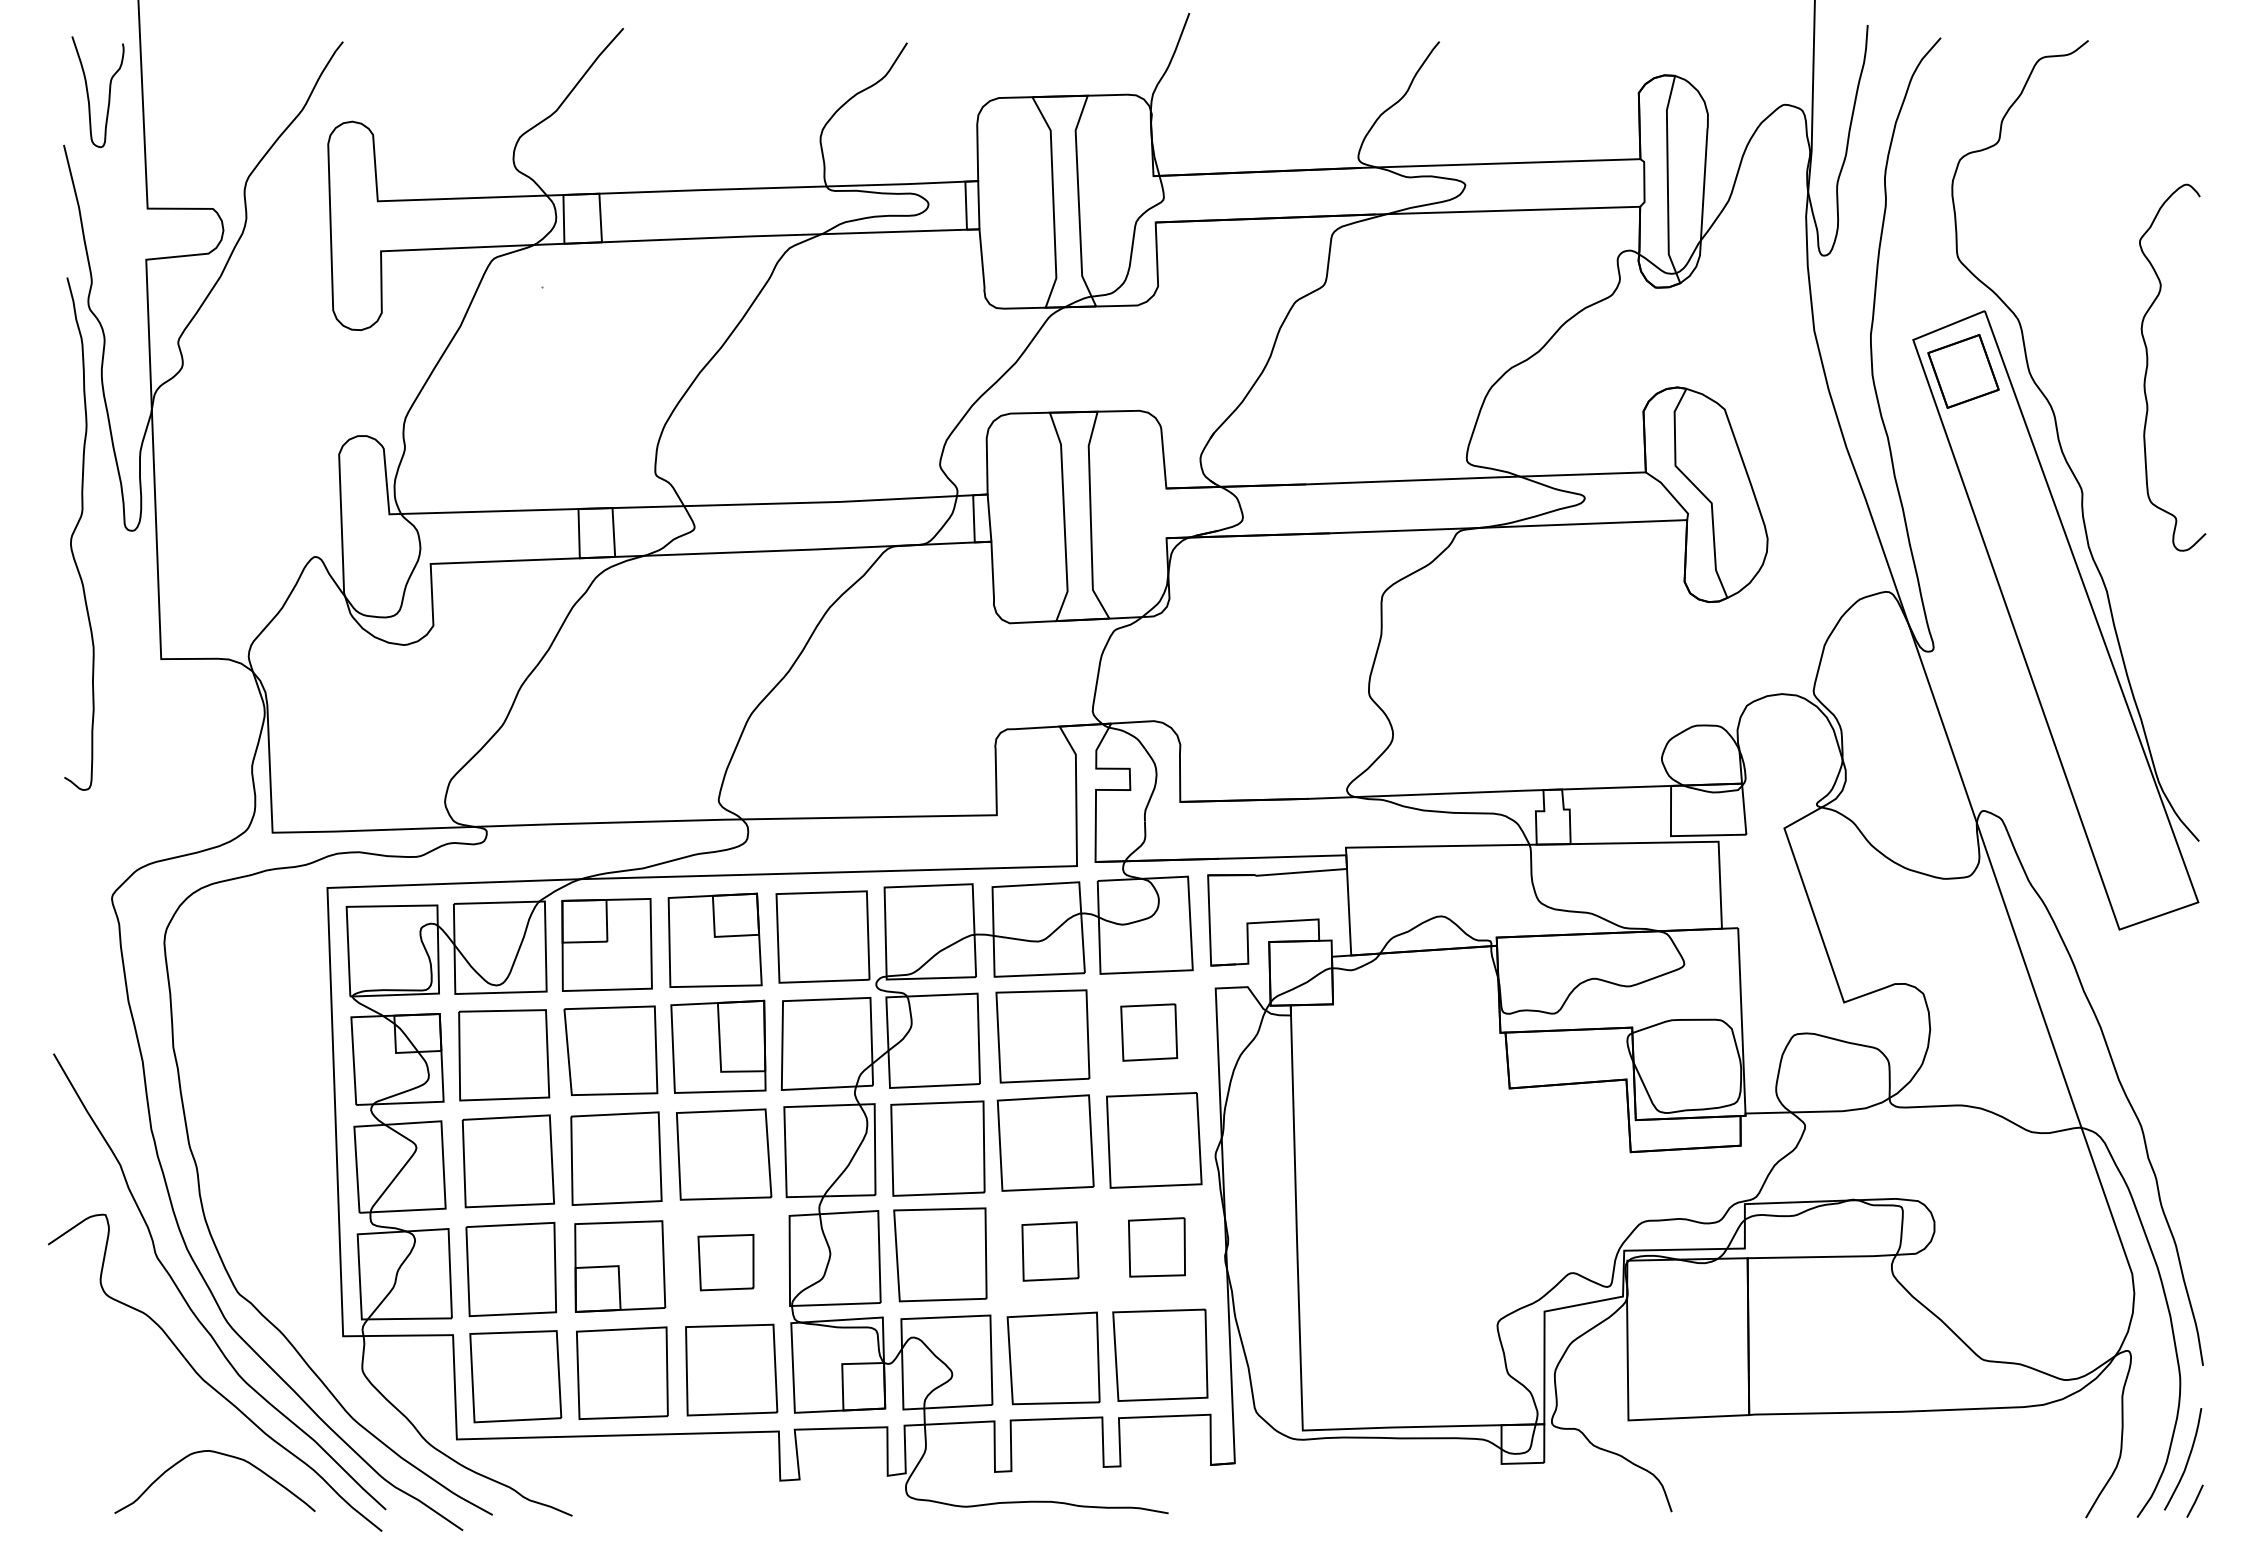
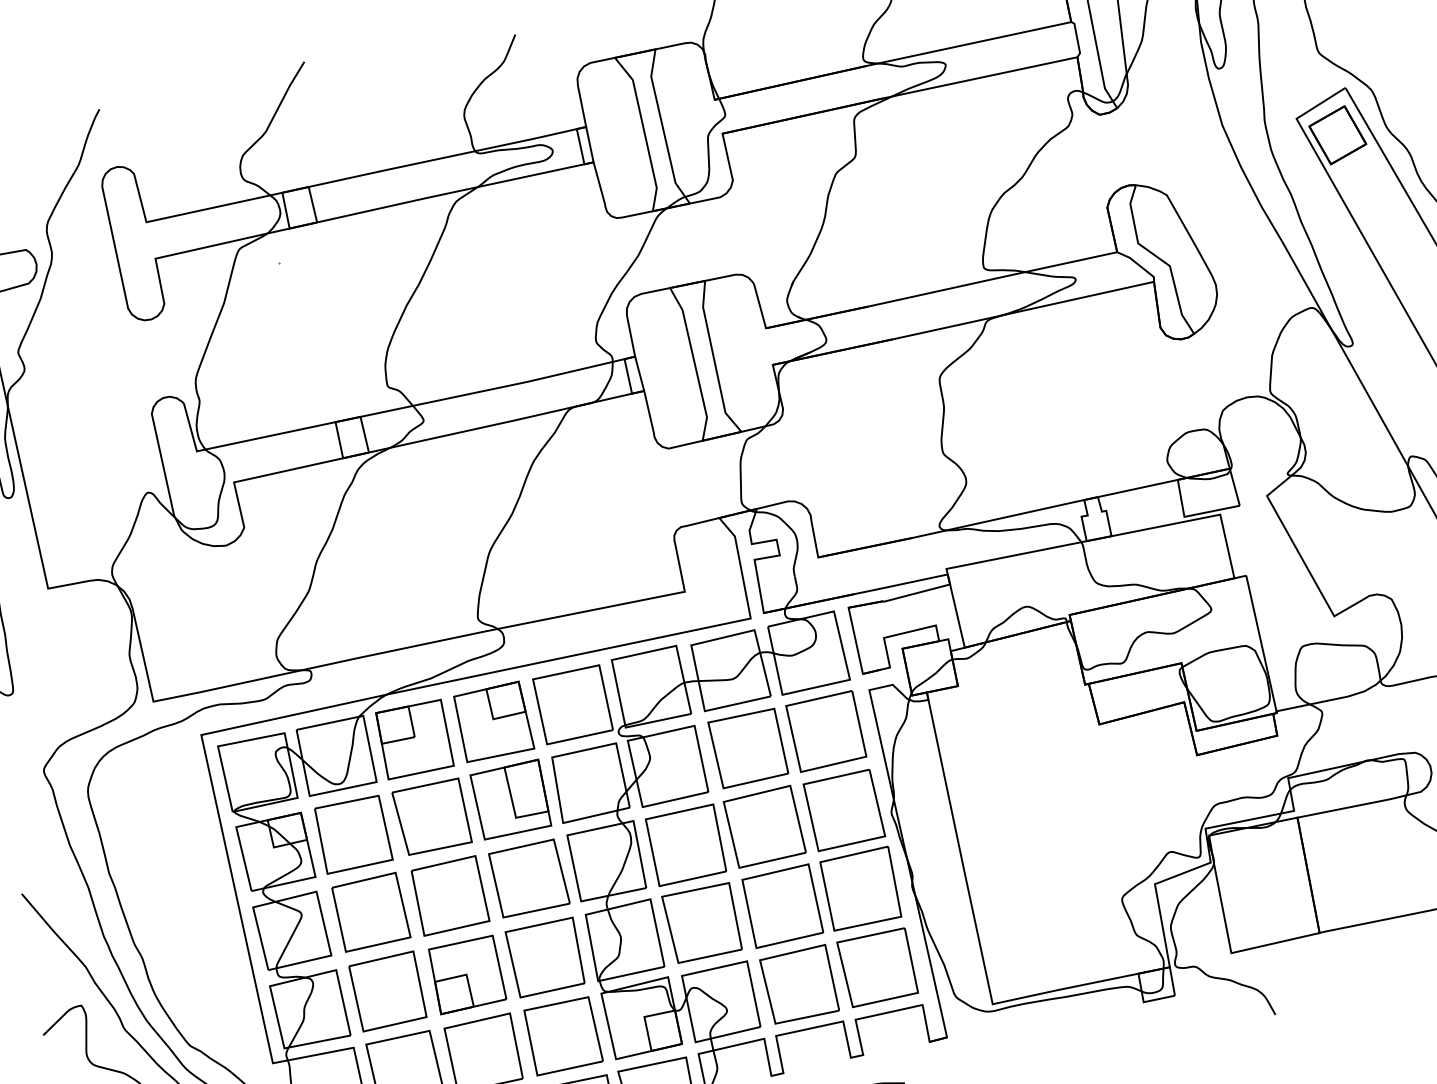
part: (1148, 1032) -> (825, 731), size x1.67
part: (1156, 1247) -> (860, 888), size x1.67
part: (1050, 1251) -> (782, 906), size x1.67
part: (725, 1262) -> (544, 957), size x1.67

